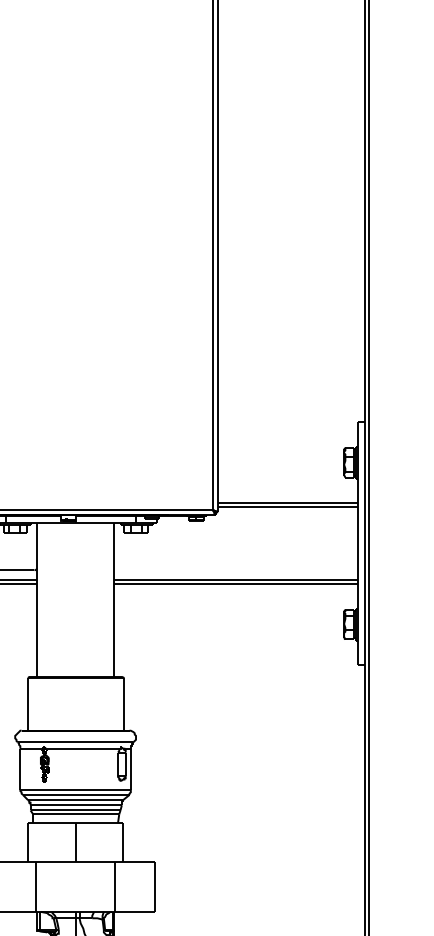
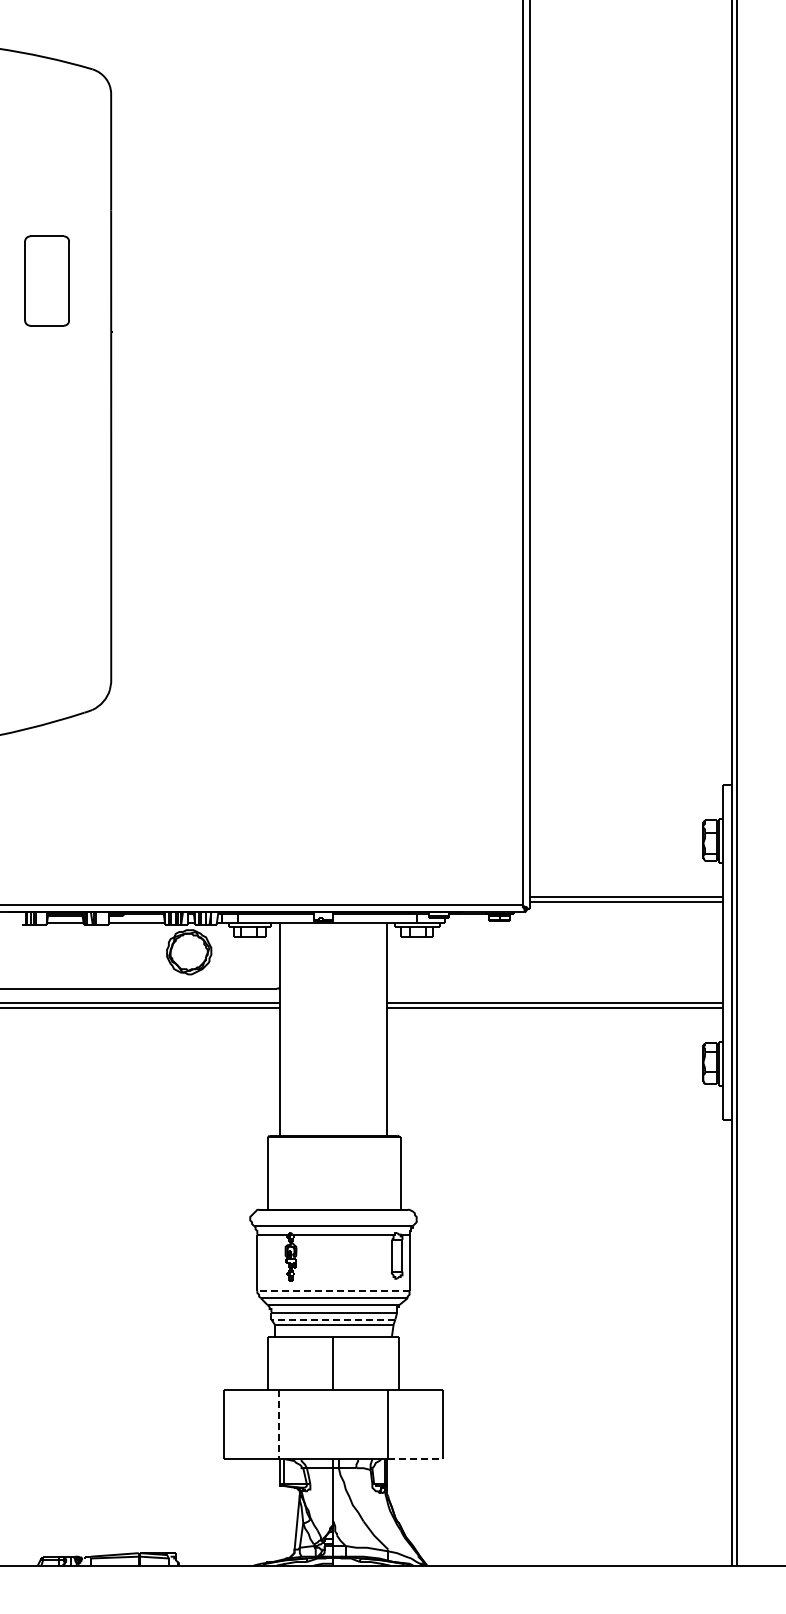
line: (74, 790) -> (332, 1291), solid -> dashed
line: (75, 810) -> (333, 1319), solid -> dashed
line: (35, 887) -> (278, 1425), solid -> dashed
line: (135, 911) -> (416, 1459), solid -> dashed

